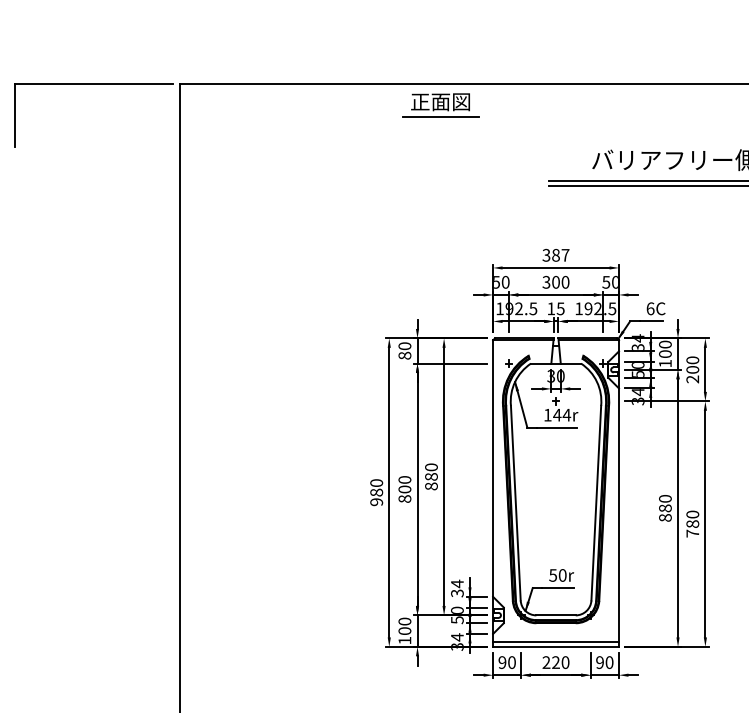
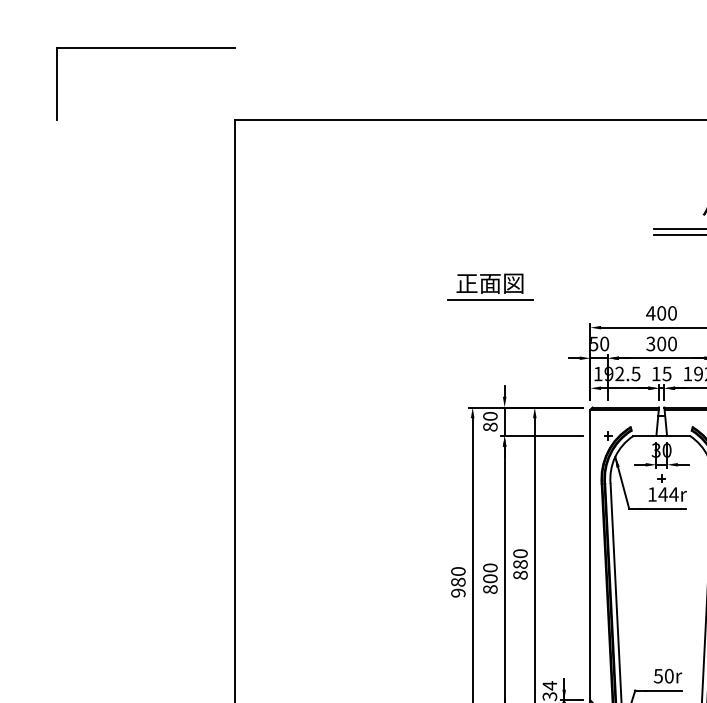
part: (93, 84) -> (145, 48), moved
part: (440, 105) -> (489, 287), moved
text: (555, 254) -> (661, 312), 387 -> 400

